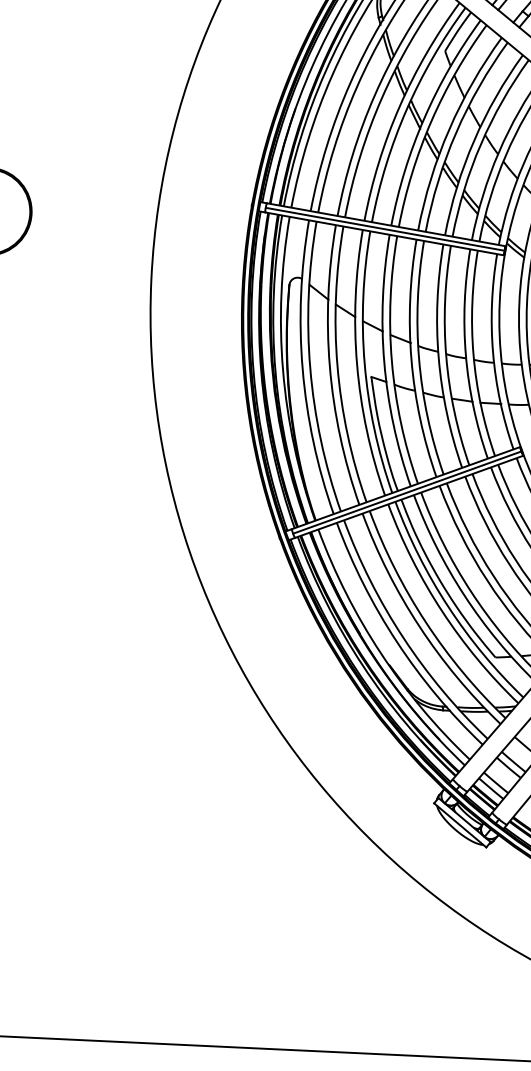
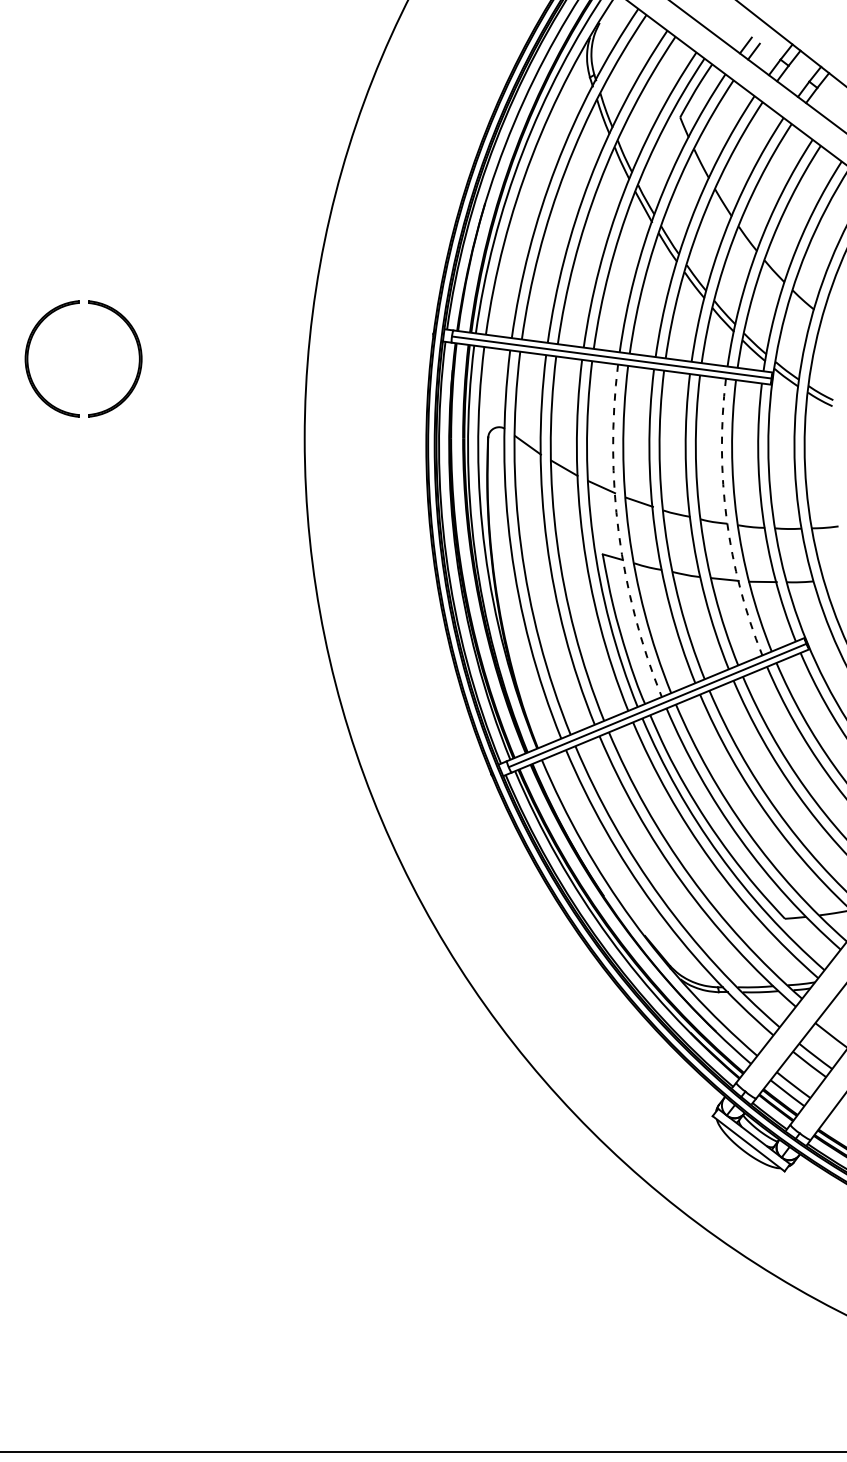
arc: (465, 355) -> (726, 519), solid -> dashed
arc: (383, 361) -> (618, 533), solid -> dashed

